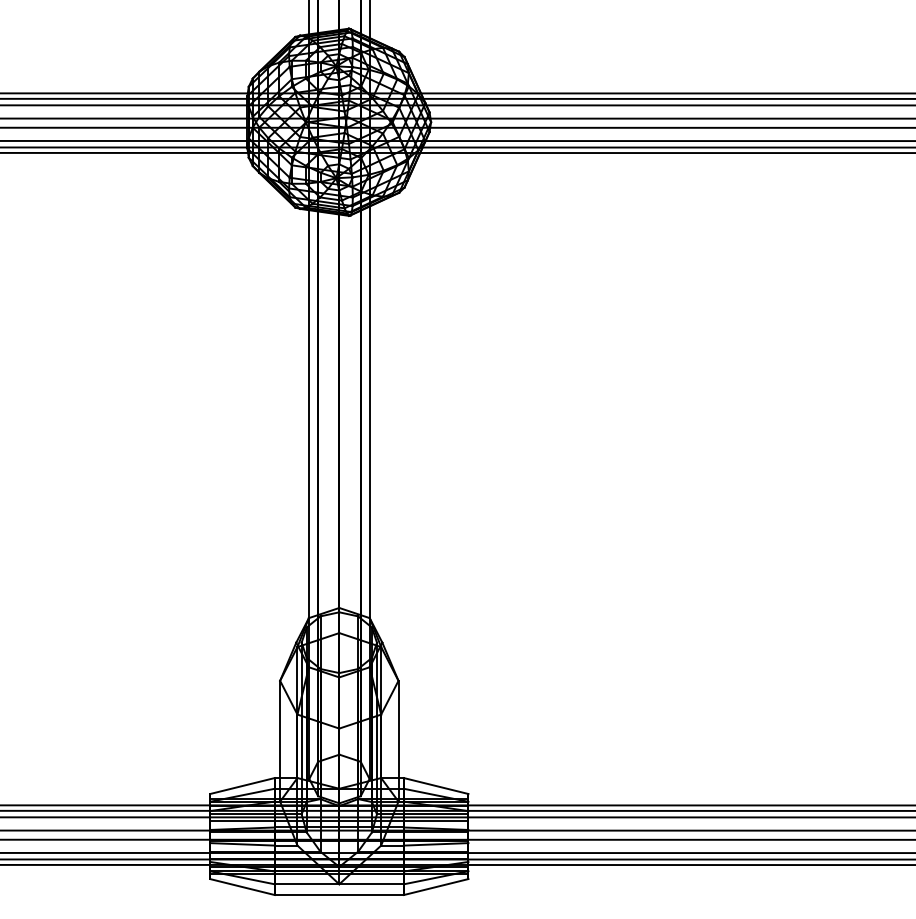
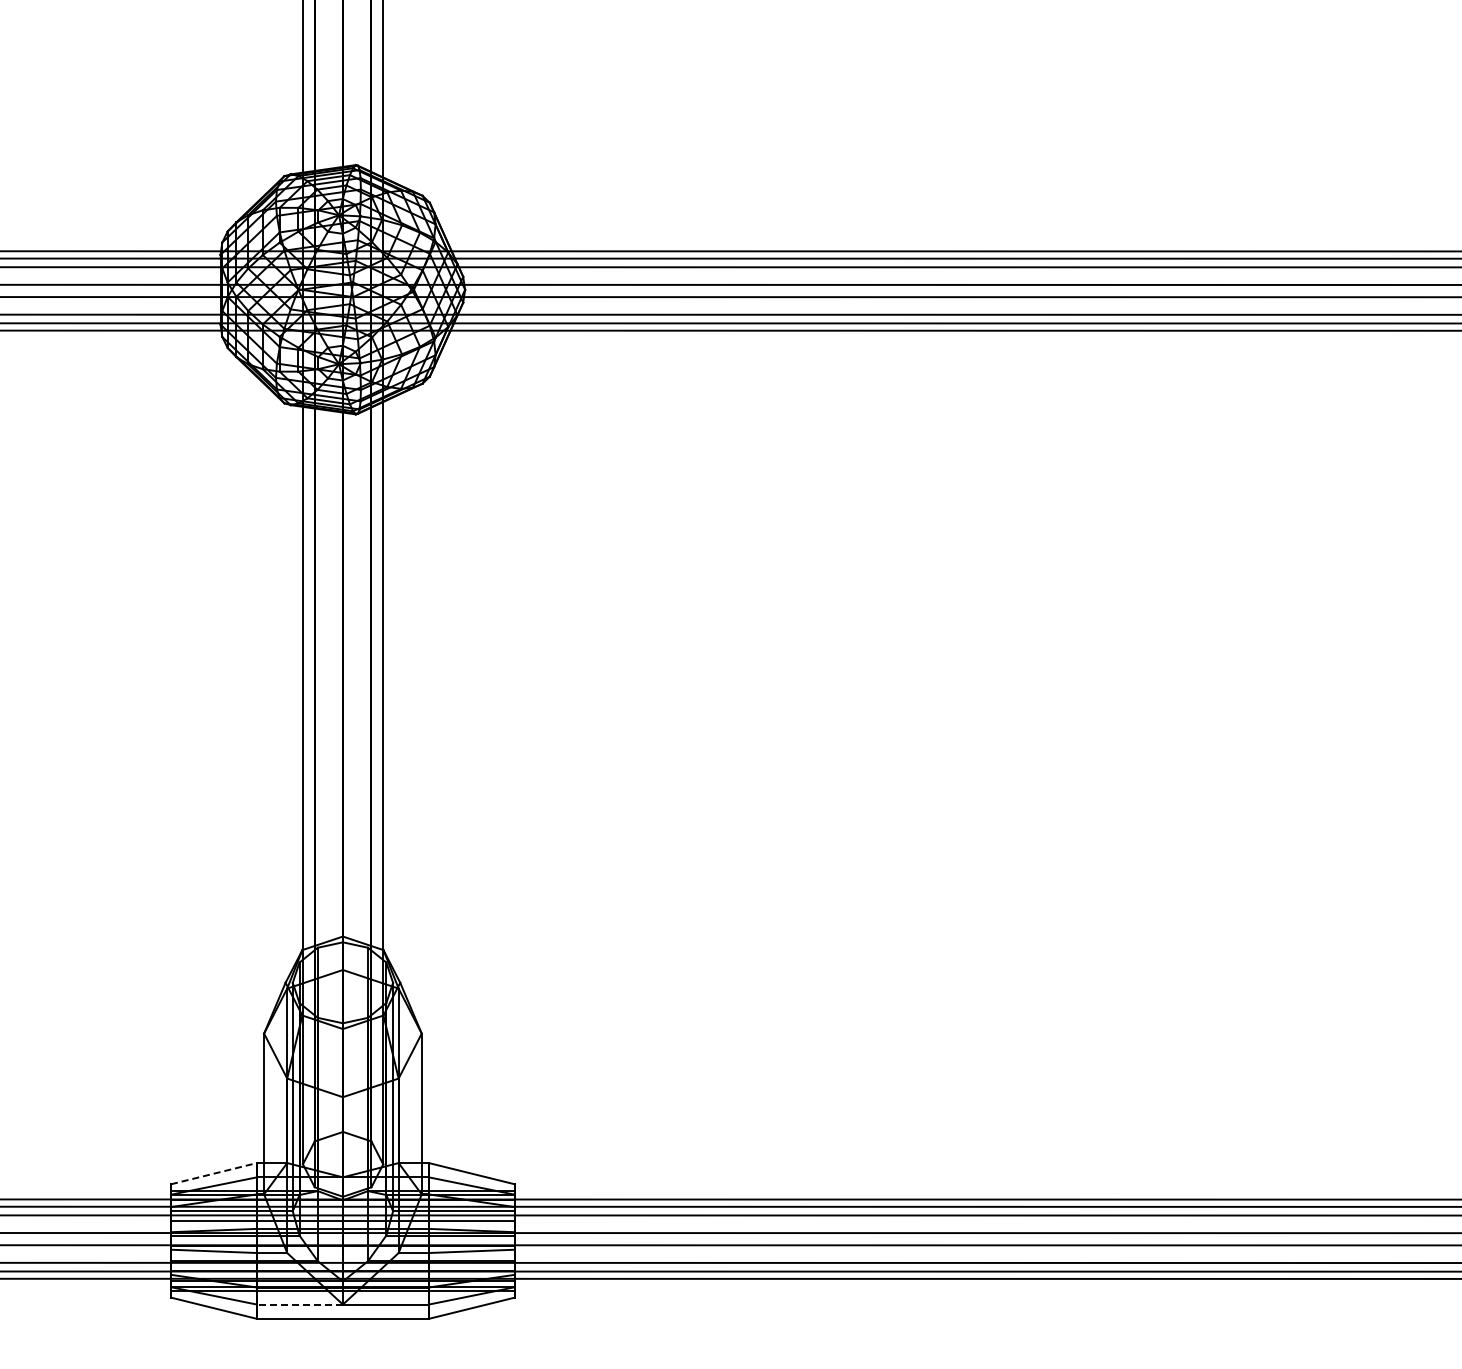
line: (242, 785) -> (214, 1173), solid -> dashed
line: (306, 884) -> (299, 1304), solid -> dashed

